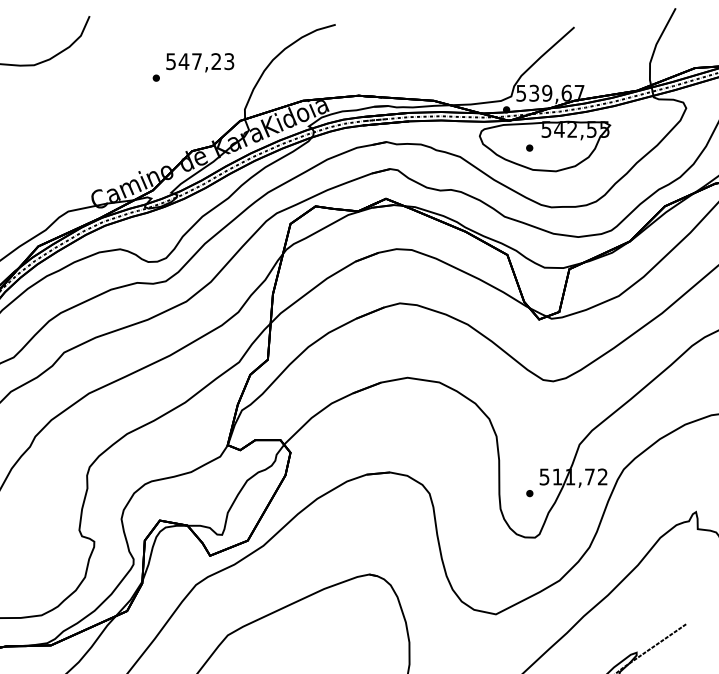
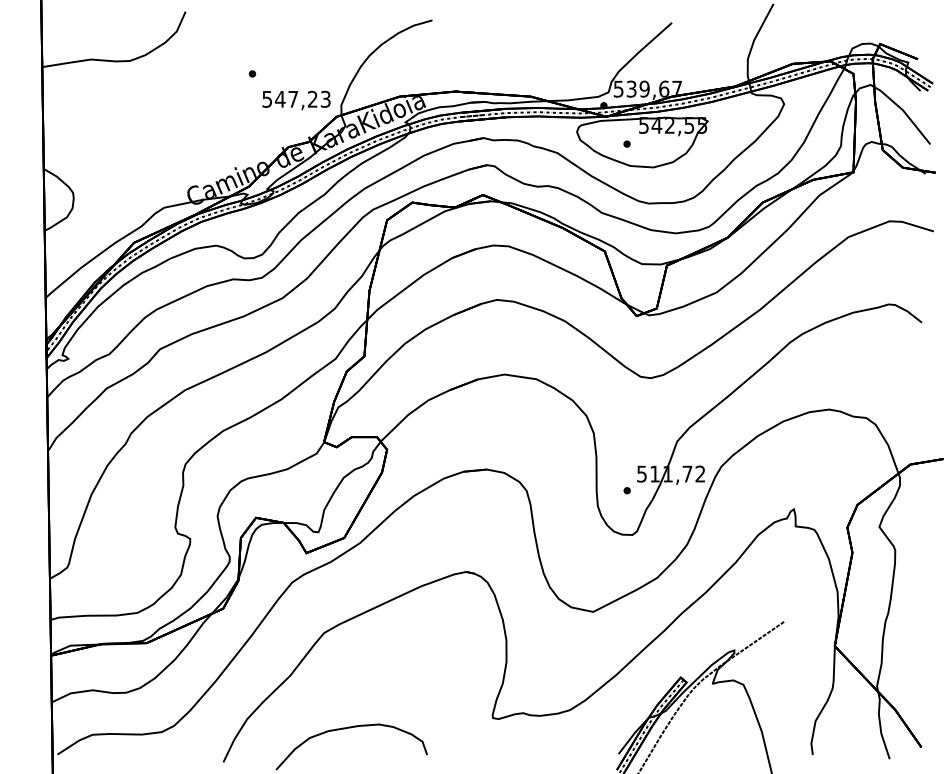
text: (200, 62) -> (296, 100), moved

